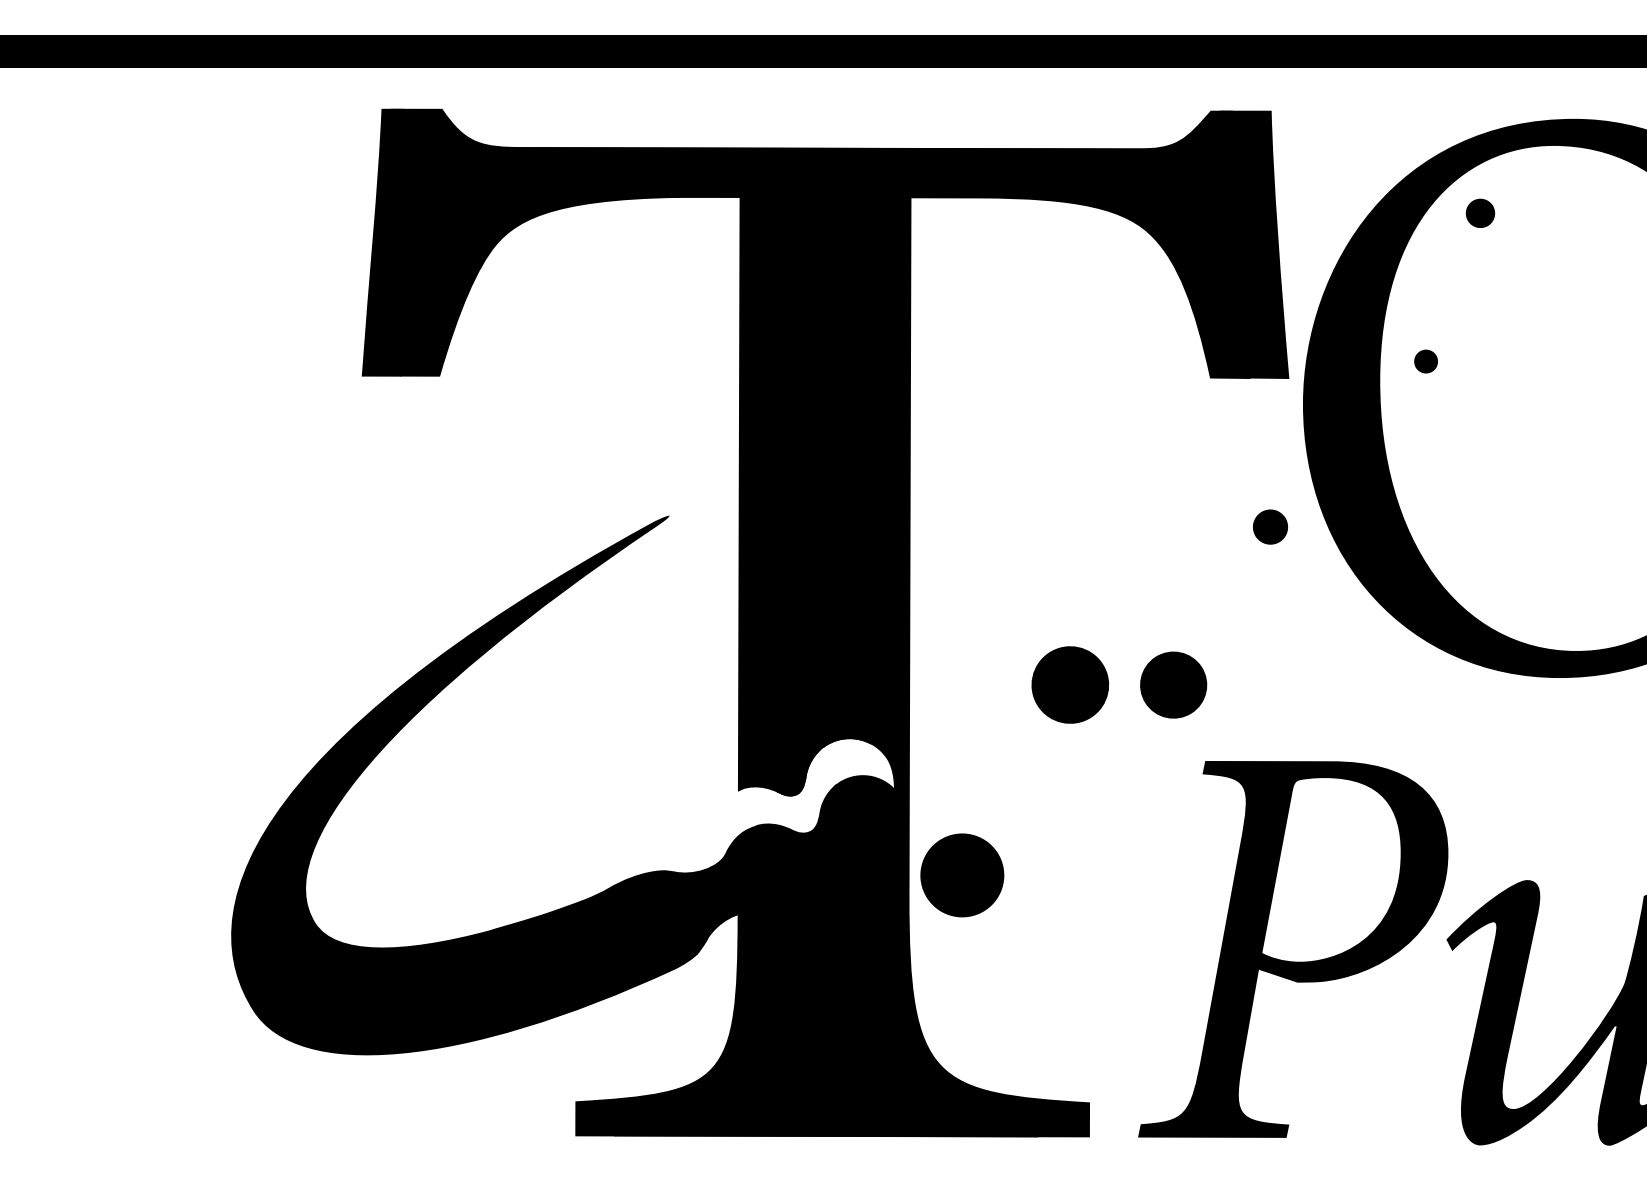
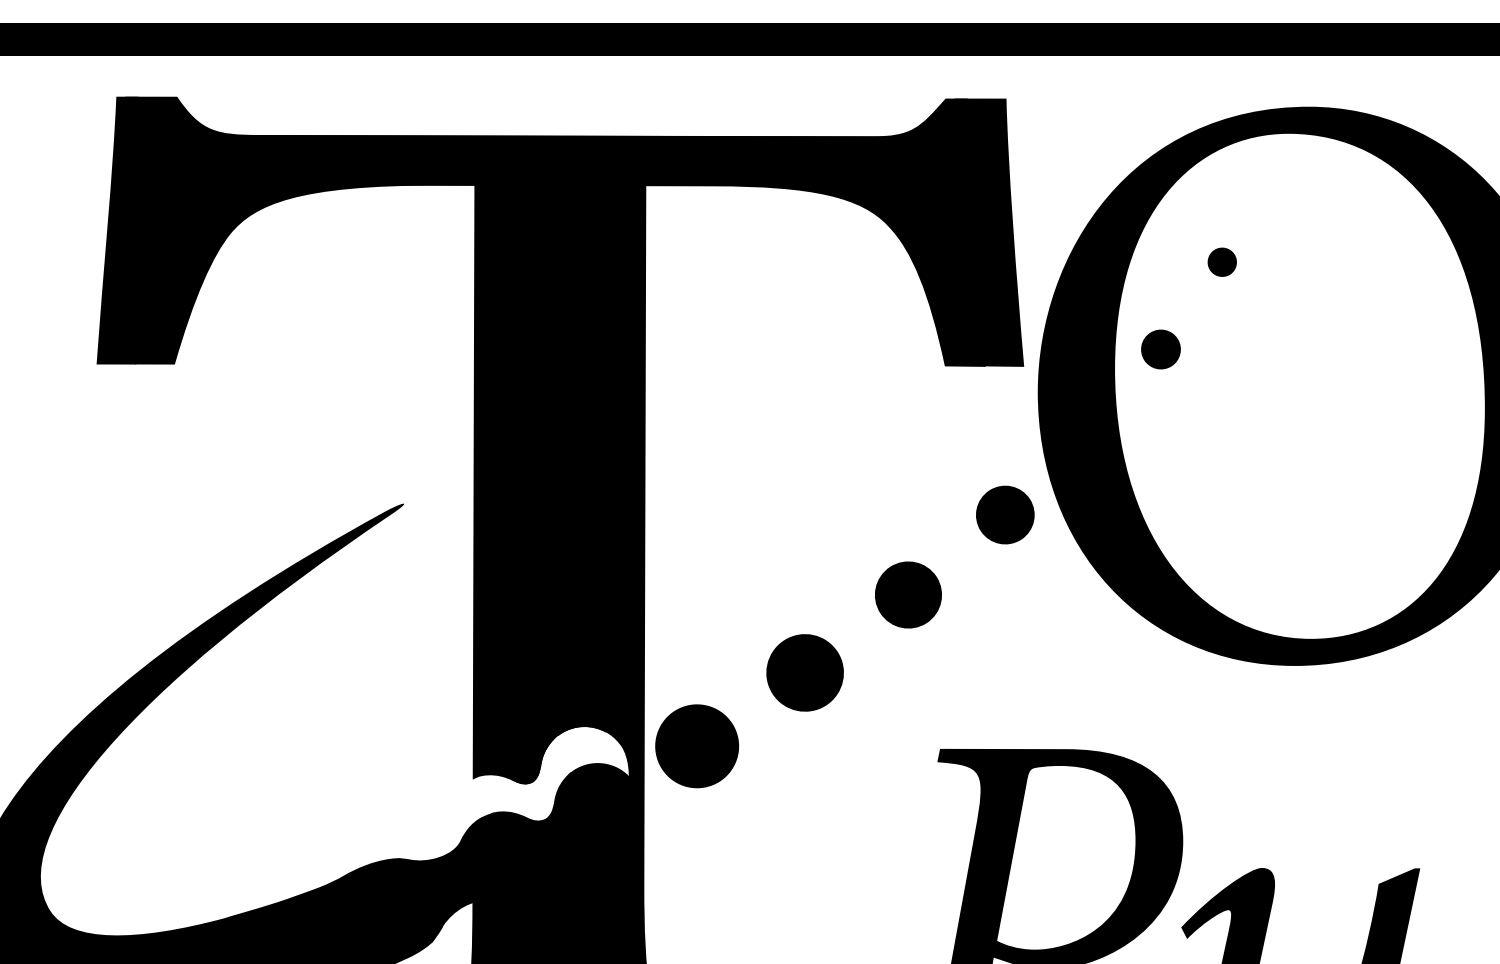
part: (1480, 212) -> (1222, 261), moved
part: (1425, 361) -> (1160, 349), size x1.67
part: (1270, 526) -> (1005, 514), size x1.67
part: (1173, 684) -> (908, 594), moved
part: (962, 875) -> (697, 746), moved

